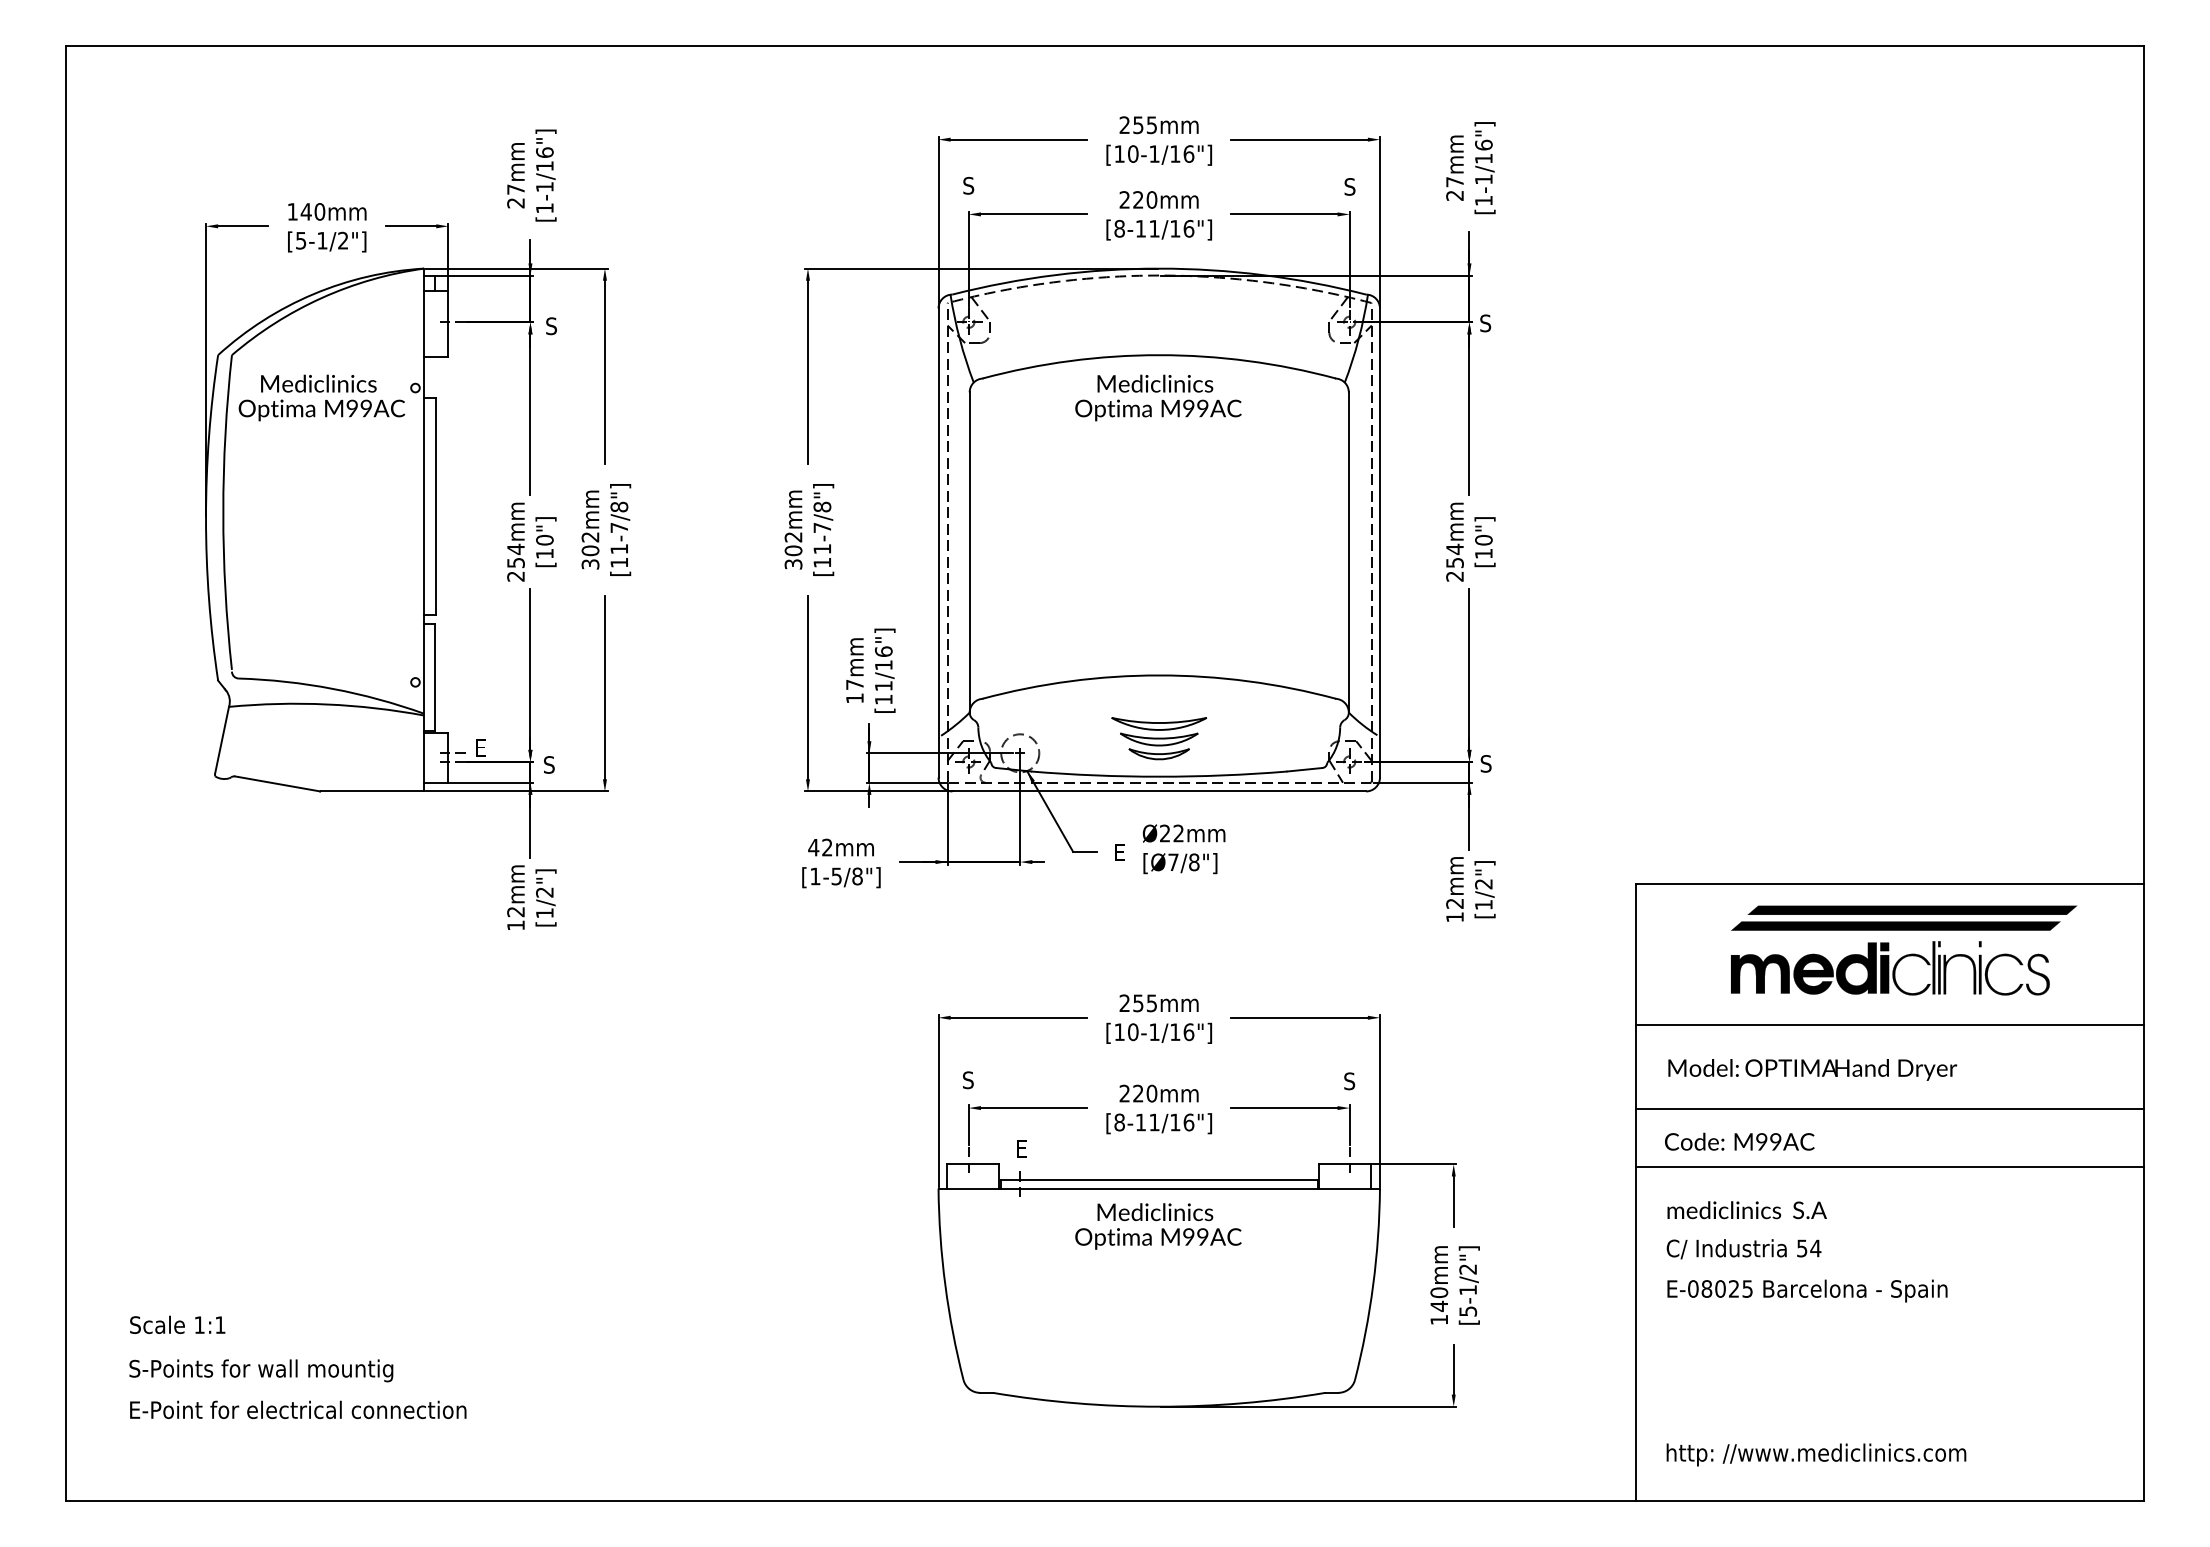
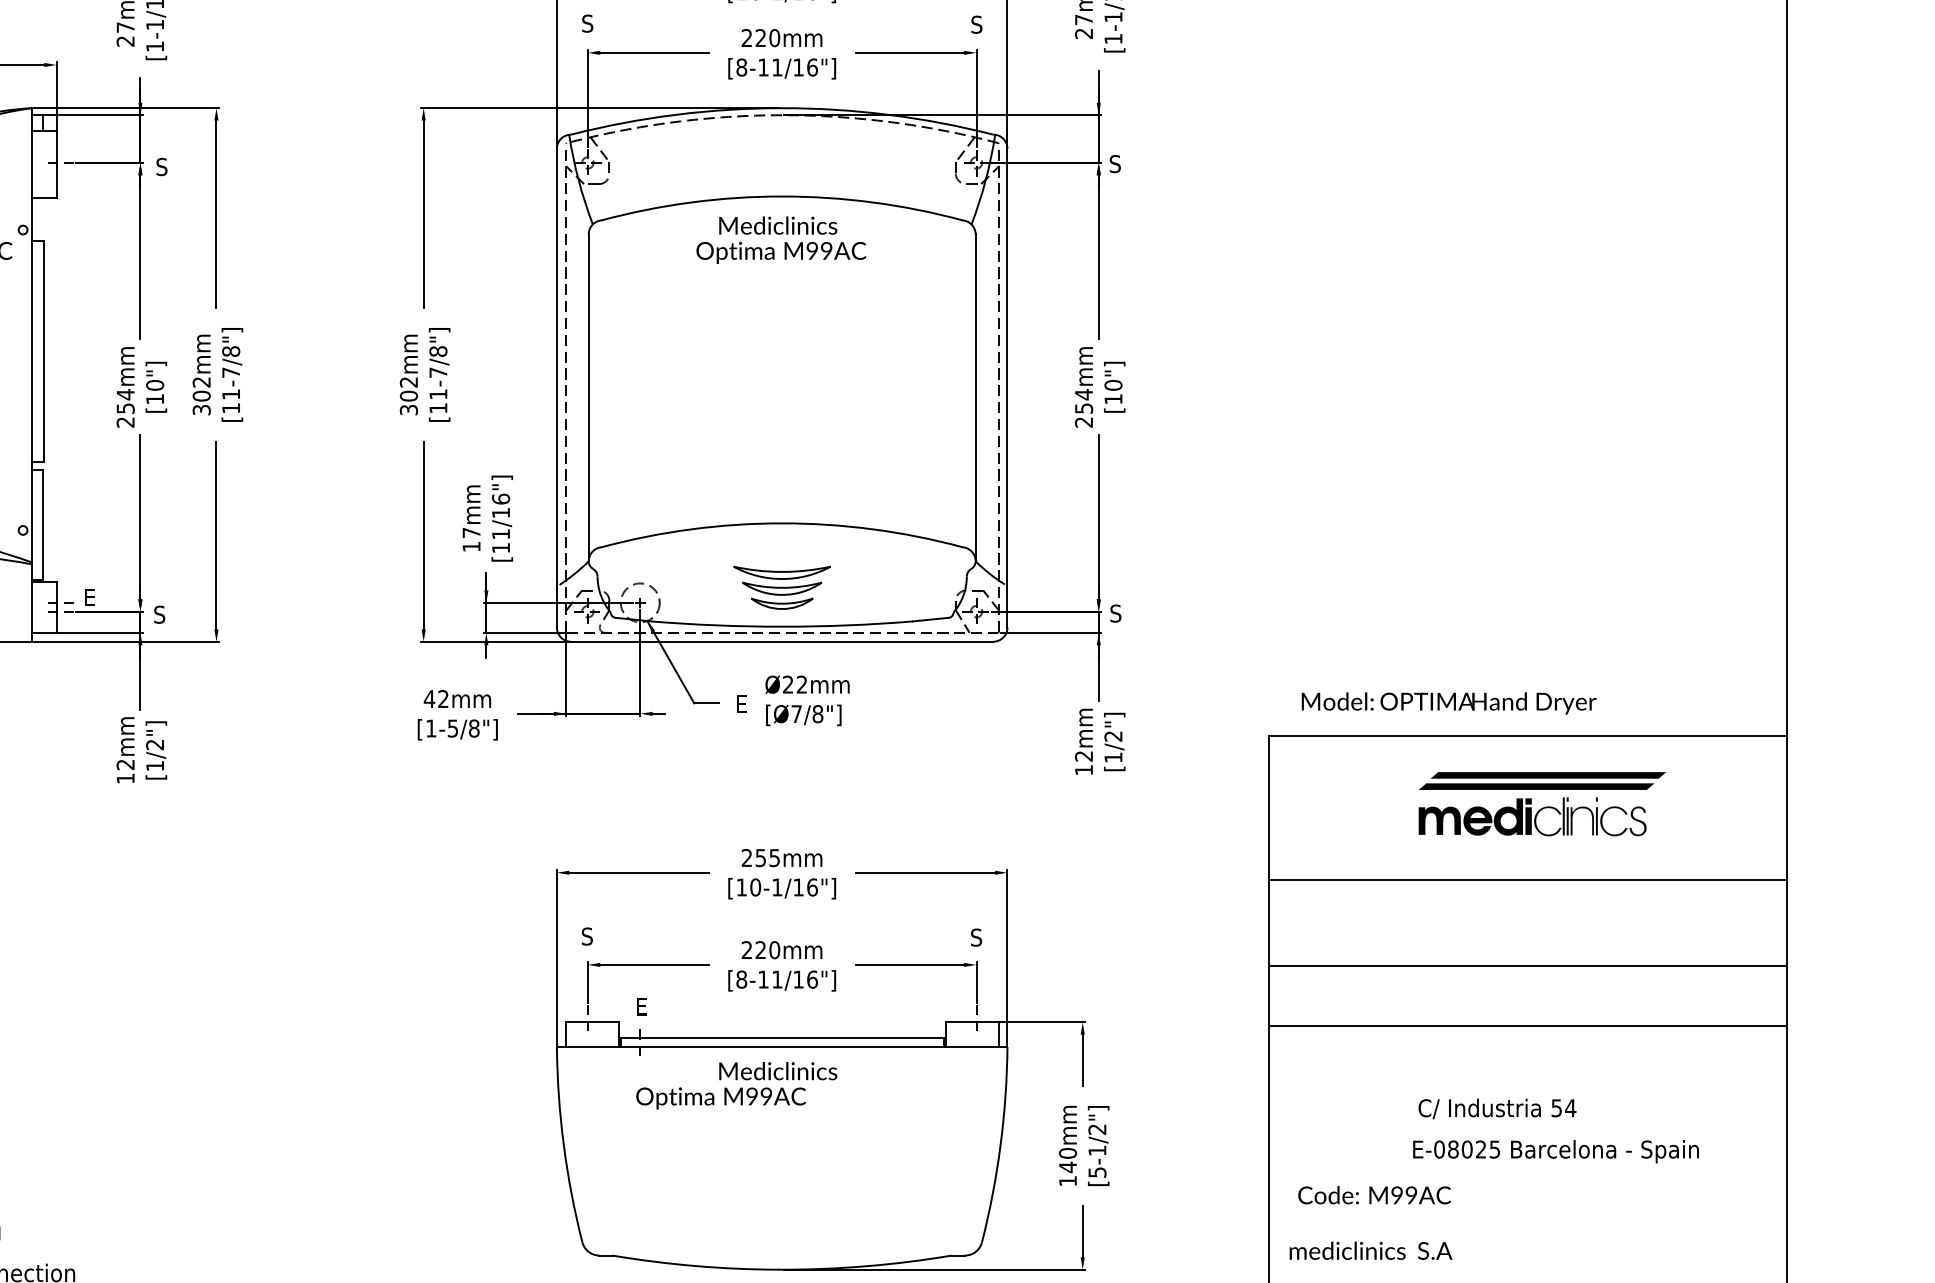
part: (1904, 950) -> (1542, 804), size x0.7
text: (1812, 1069) -> (1448, 703), moved
text: (1739, 1141) -> (1374, 1194), moved
text: (1746, 1210) -> (1370, 1251), moved
text: (1158, 1238) -> (721, 1098), moved
text: (1743, 1249) -> (1496, 1109), moved
text: (1807, 1290) -> (1556, 1151), moved

